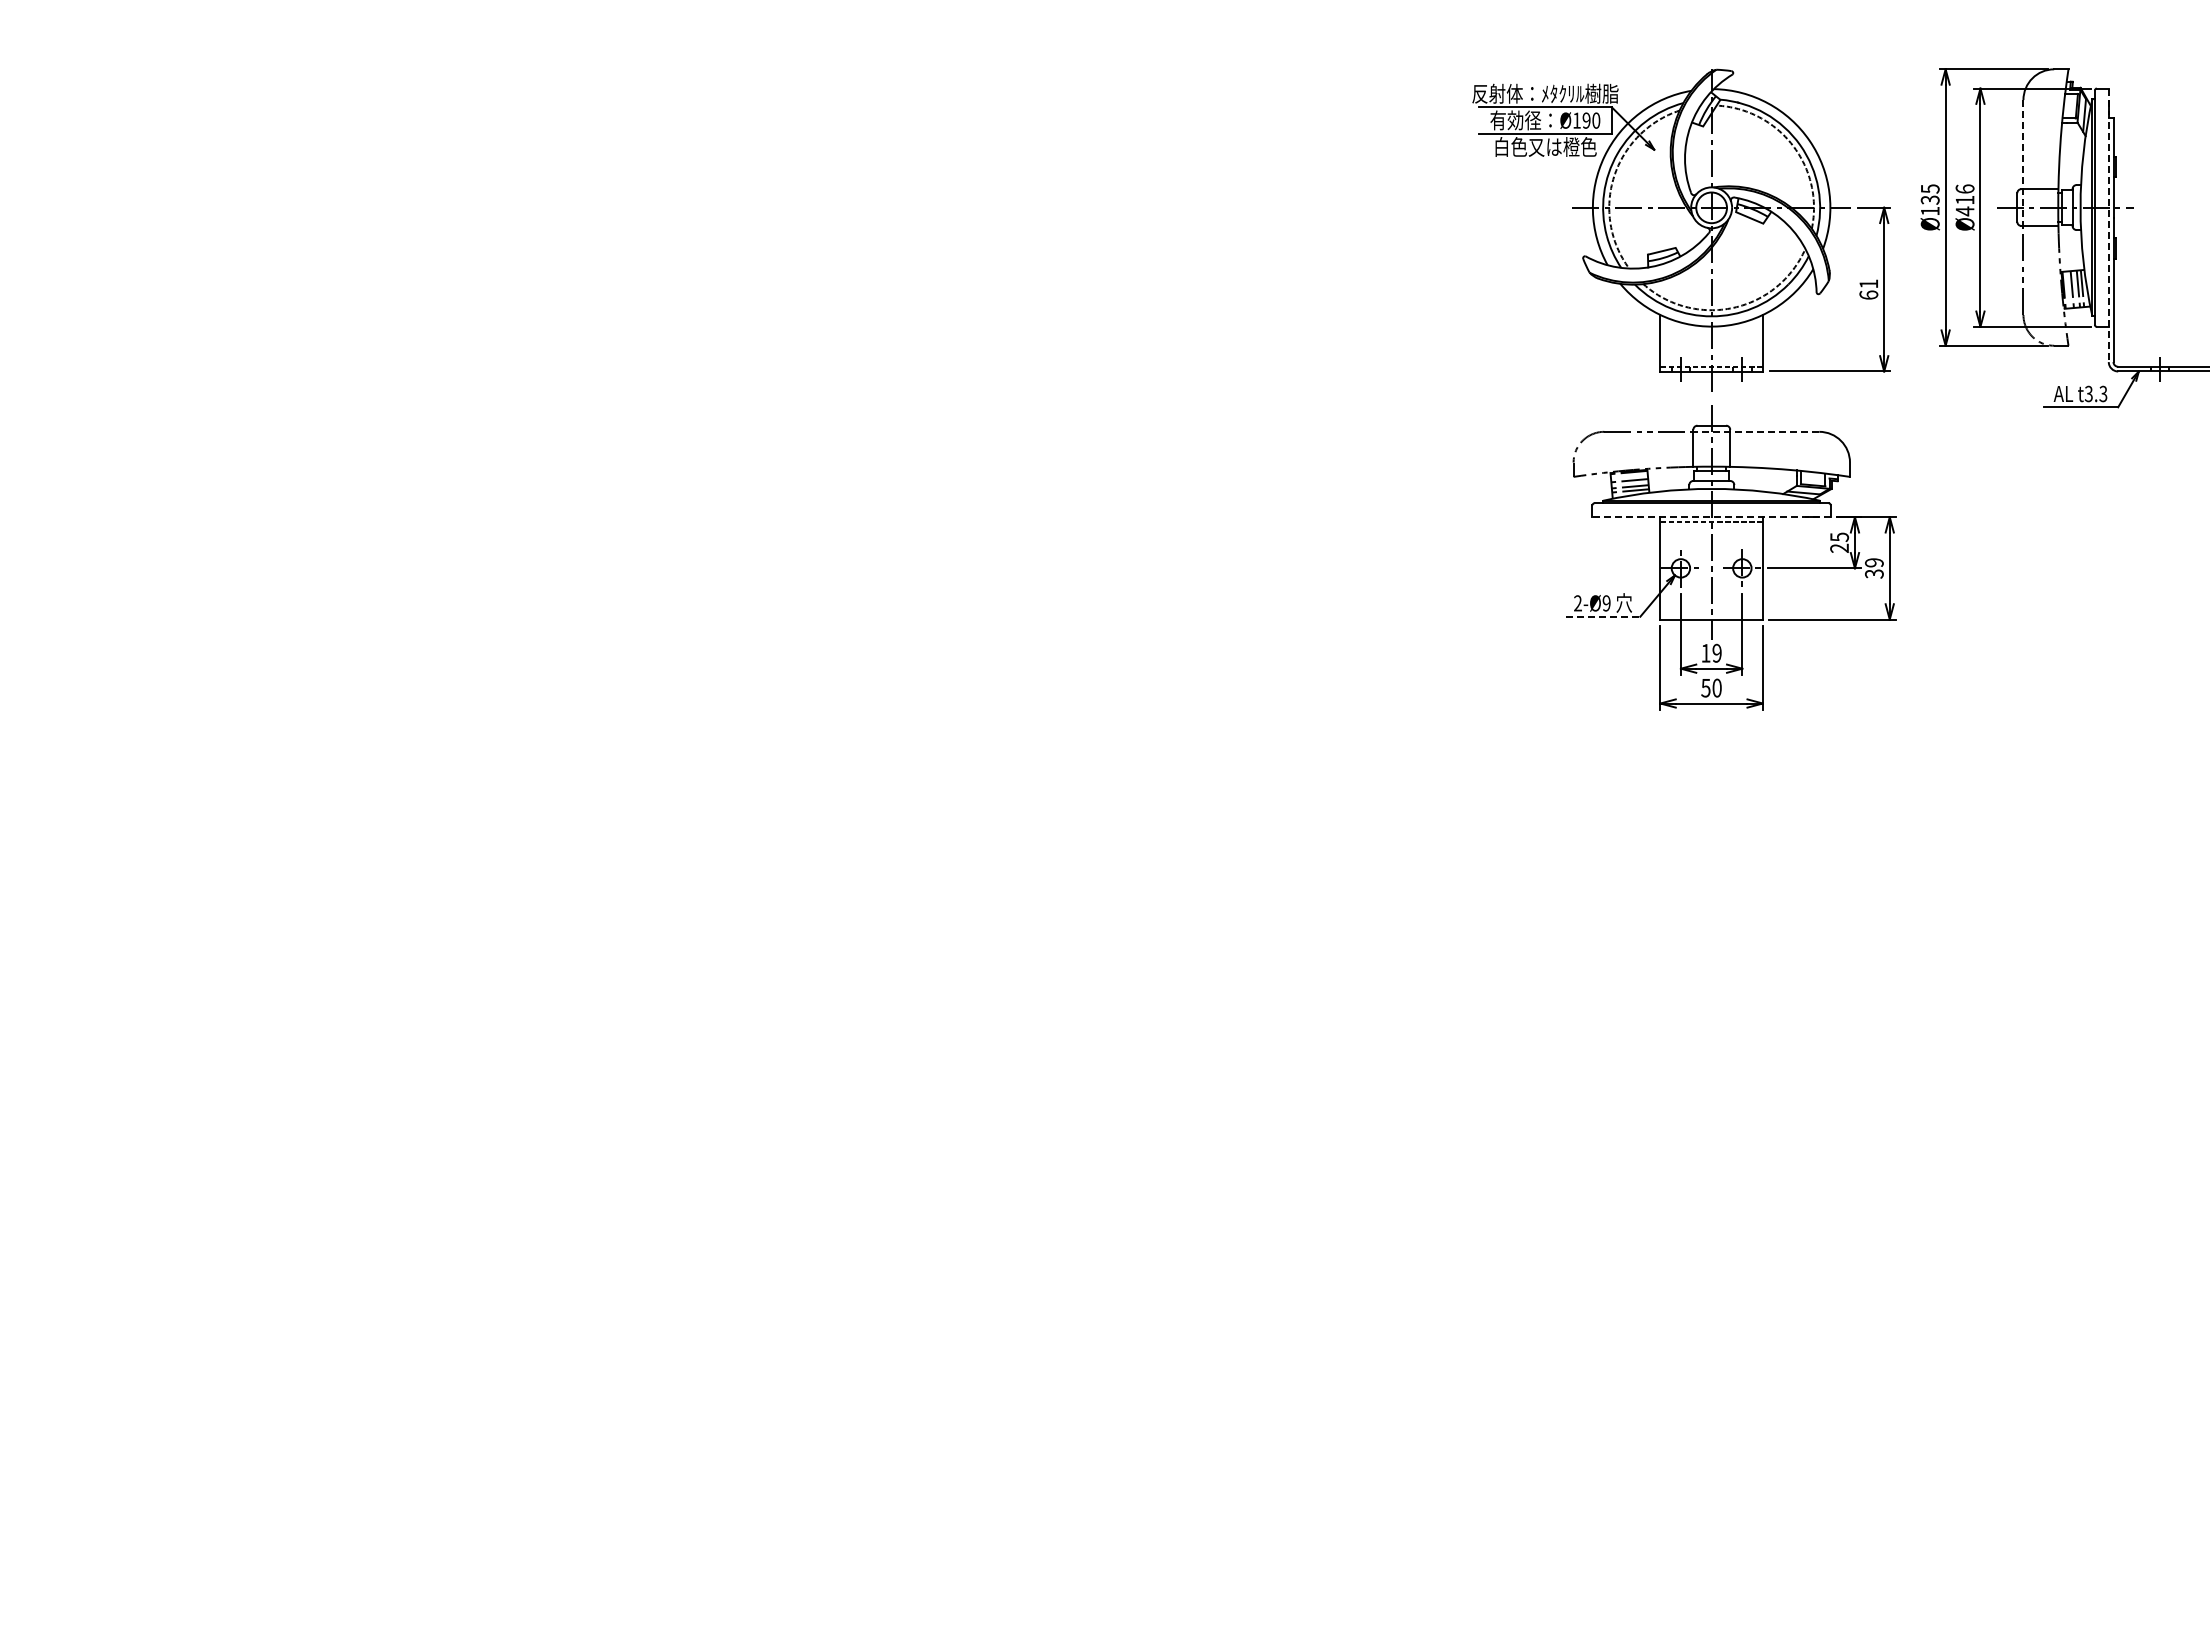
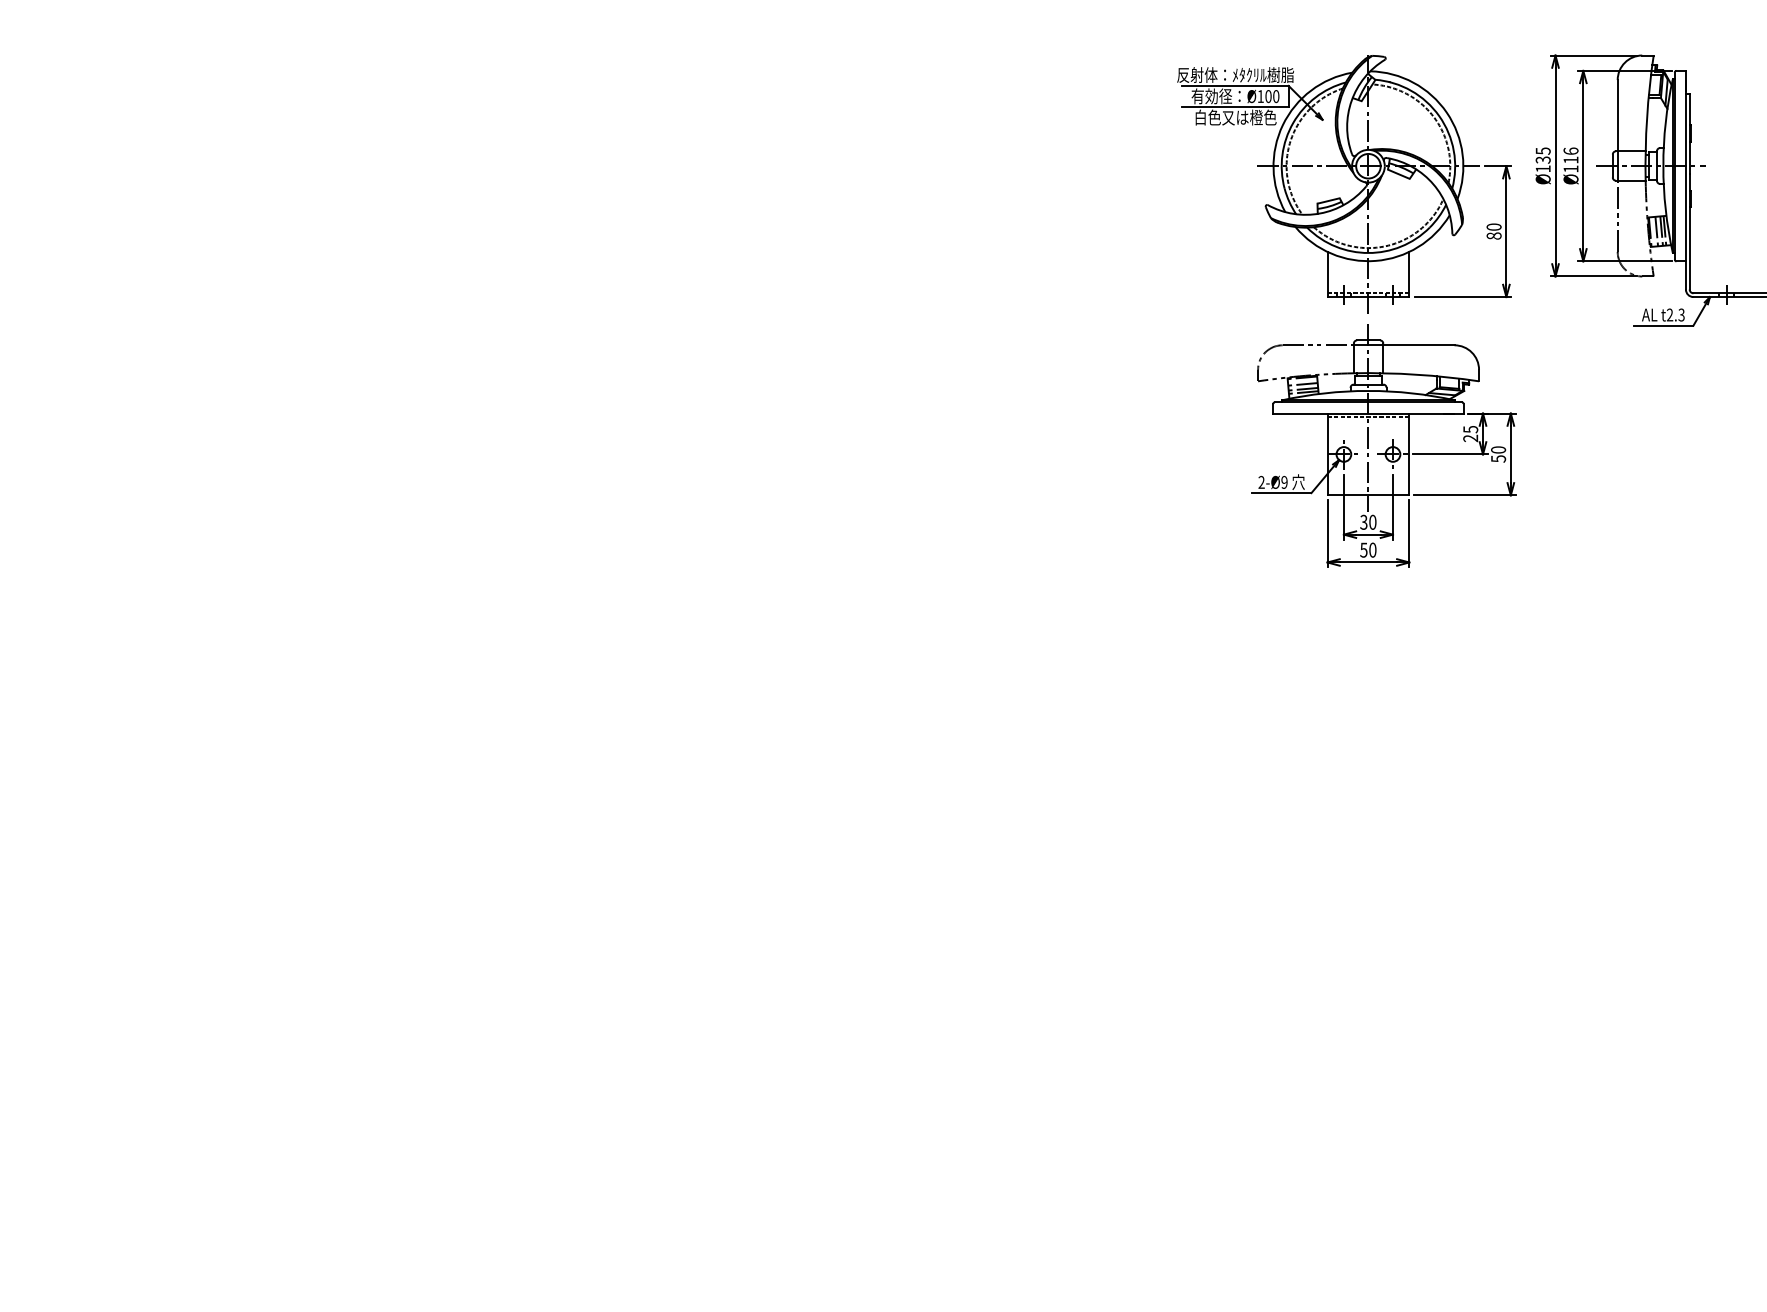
text: (1586, 120) -> (1268, 96), Ø190 -> Ø100
line: (2023, 163) -> (1617, 130), dashed -> solid
text: (1964, 211) -> (1570, 169), Ø416 -> Ø116
line: (2108, 225) -> (1685, 180), dashed -> solid
text: (1868, 289) -> (1493, 231), 61 -> 80
text: (2088, 394) -> (1669, 315), t3.3 -> t2.3
line: (1756, 431) -> (1404, 345), dashed -> solid
line: (1711, 517) -> (1368, 413), dashed -> solid
text: (1874, 568) -> (1498, 454), 39 -> 50
line: (1603, 616) -> (1282, 492), dashed -> solid
text: (1711, 652) -> (1368, 521), 19 -> 30

